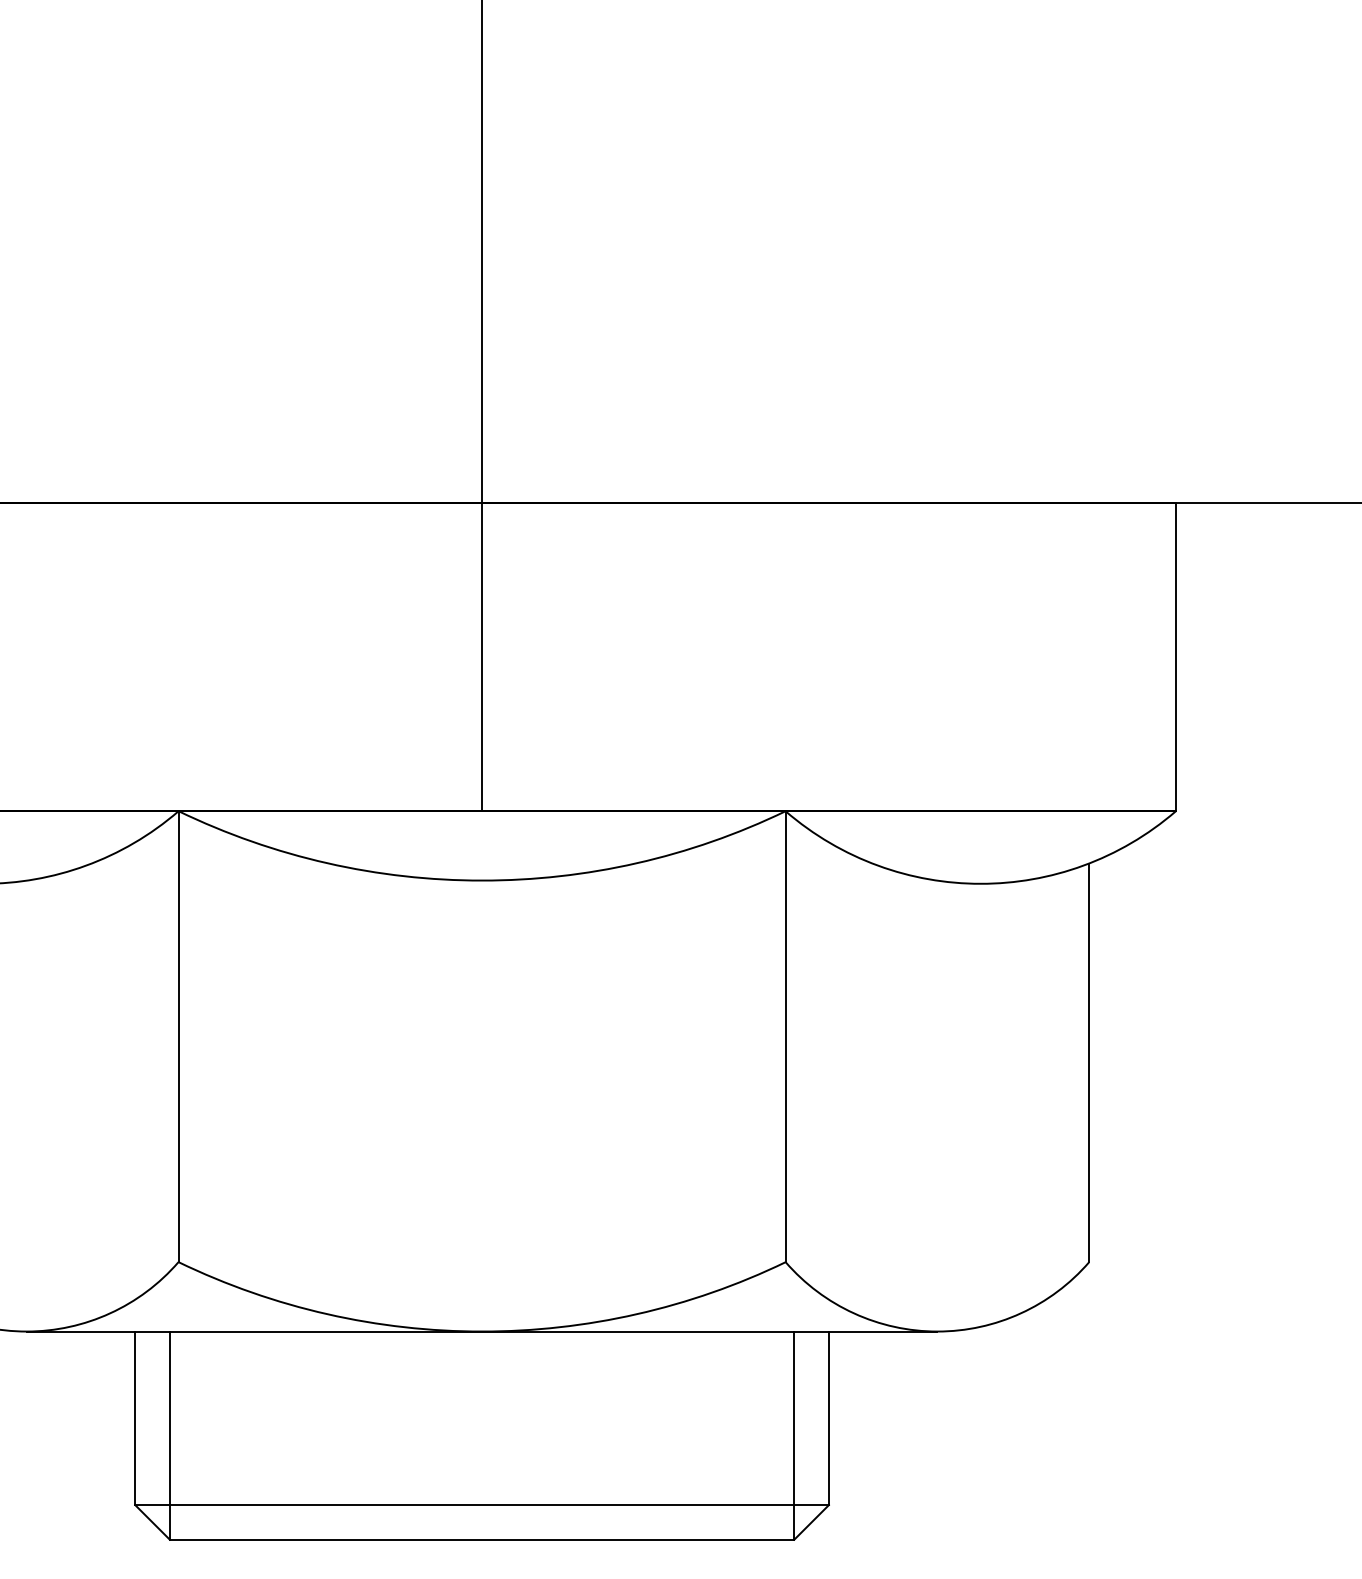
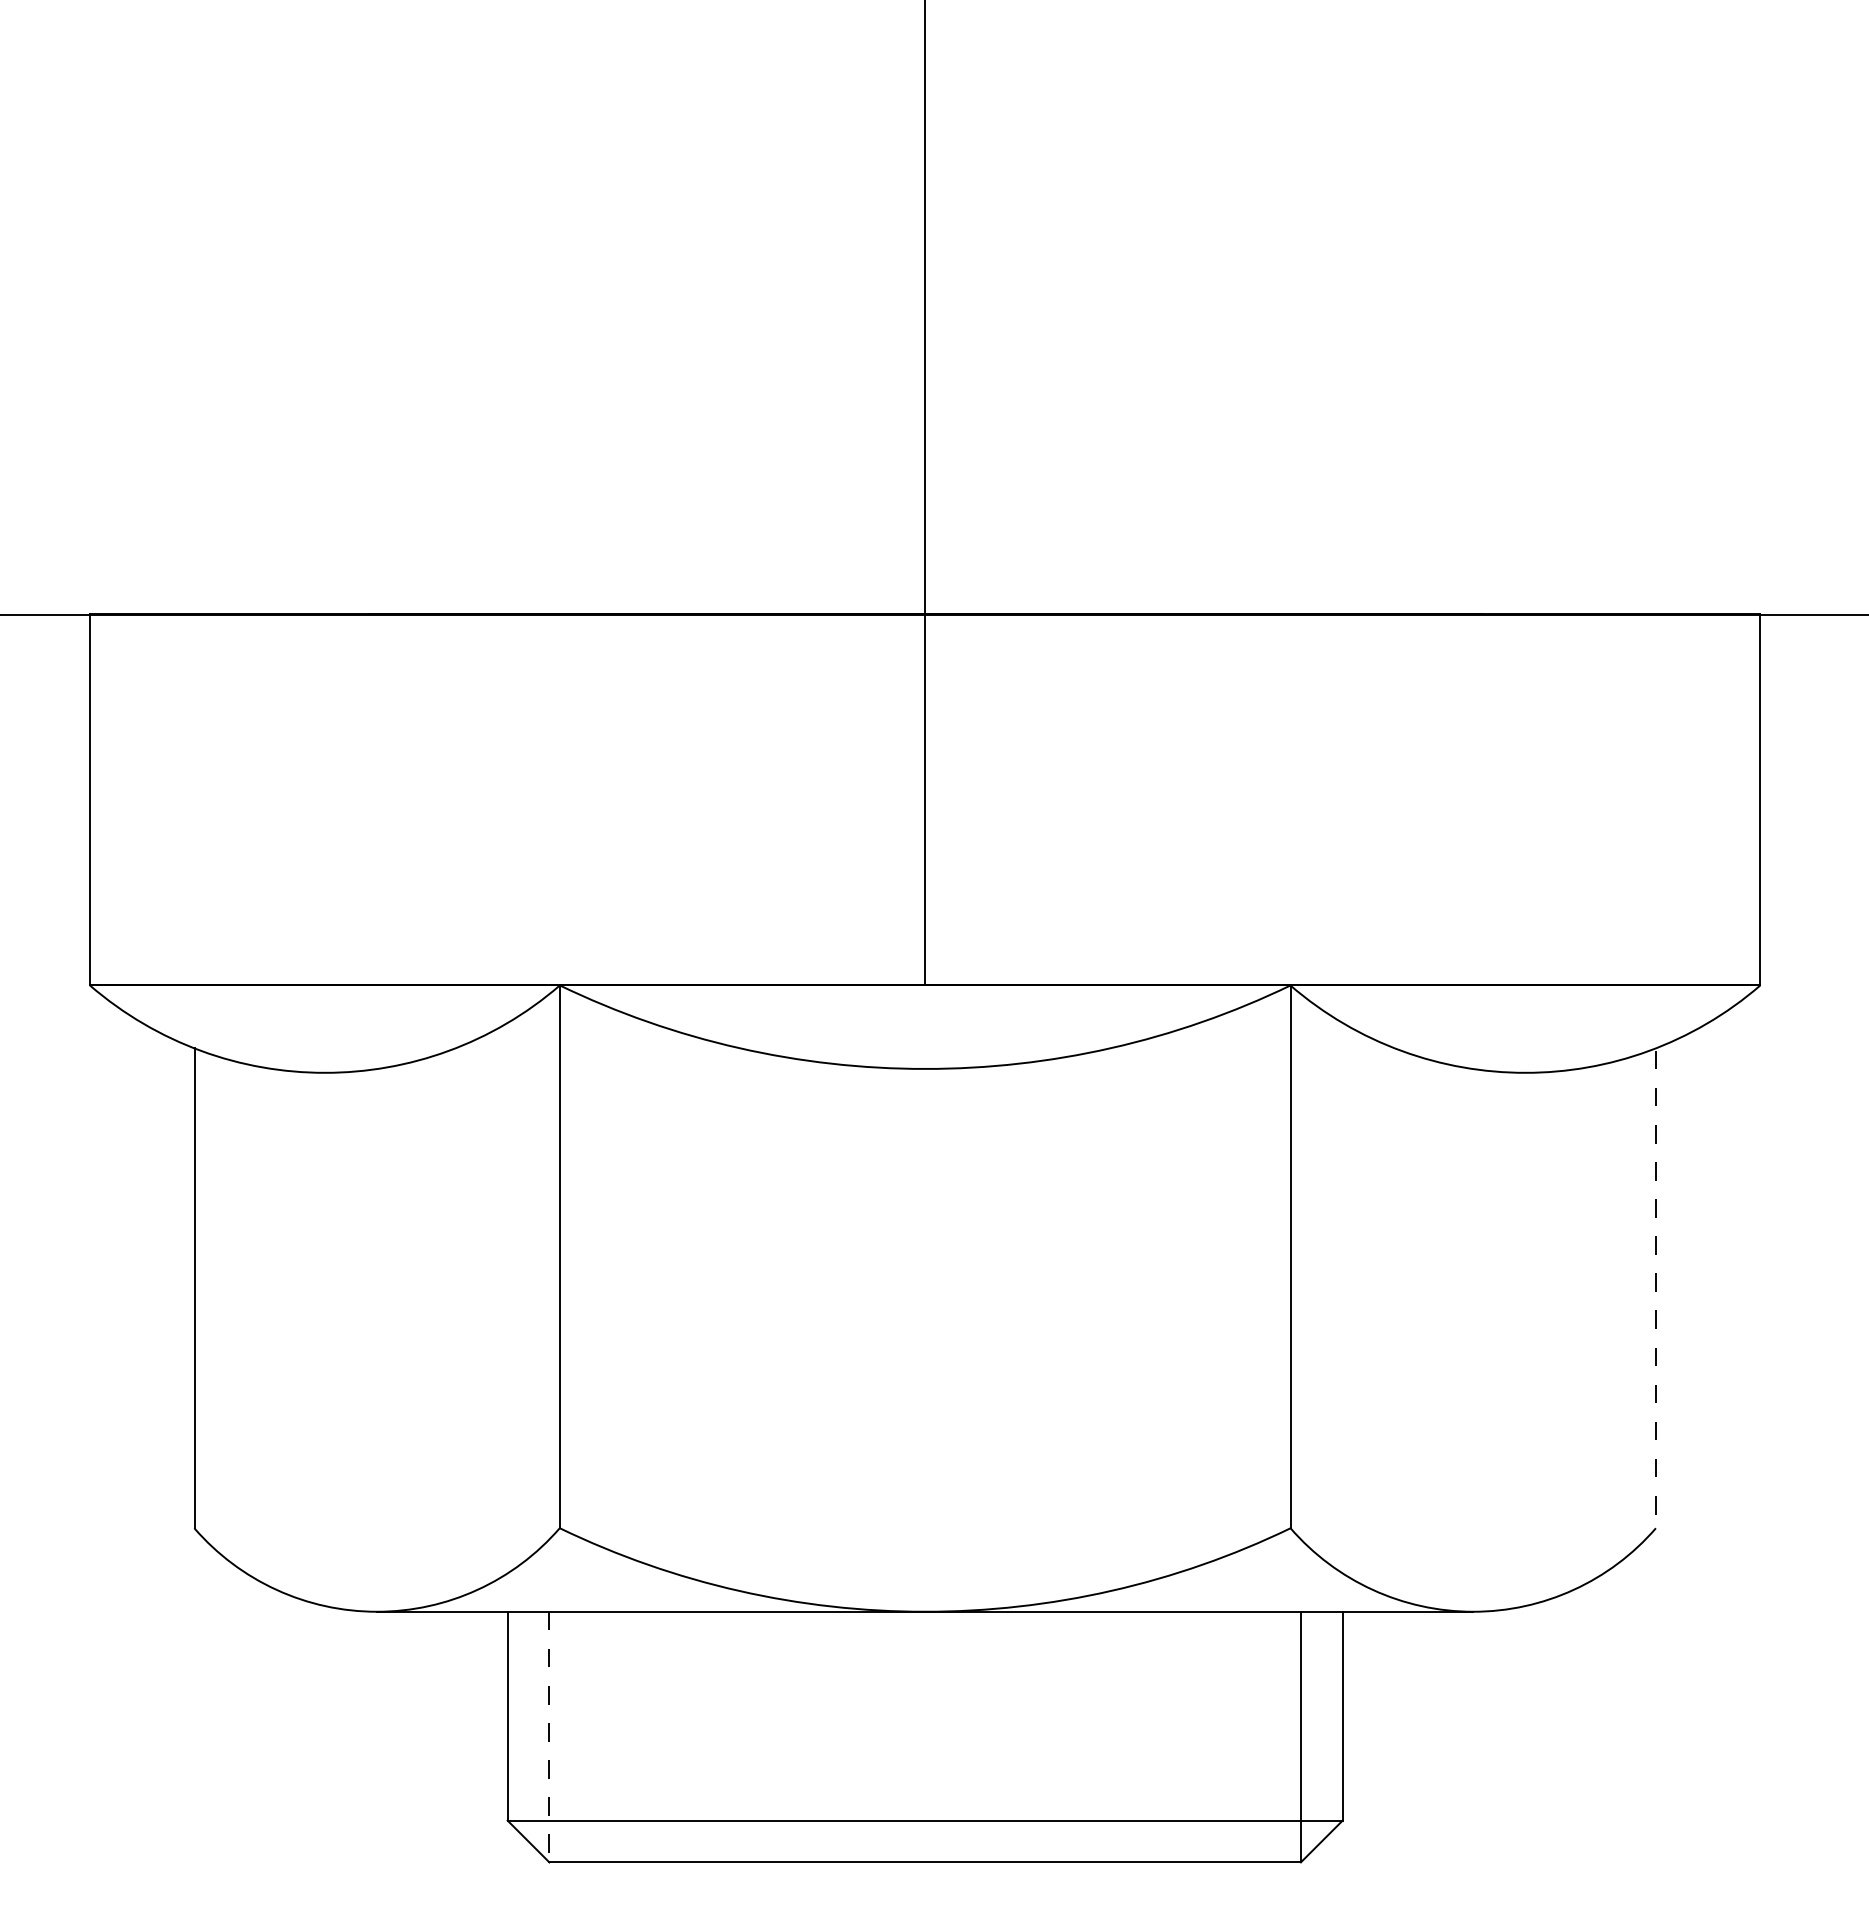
line: (1088, 1063) -> (1655, 1289), solid -> dashed
line: (169, 1436) -> (549, 1737), solid -> dashed

